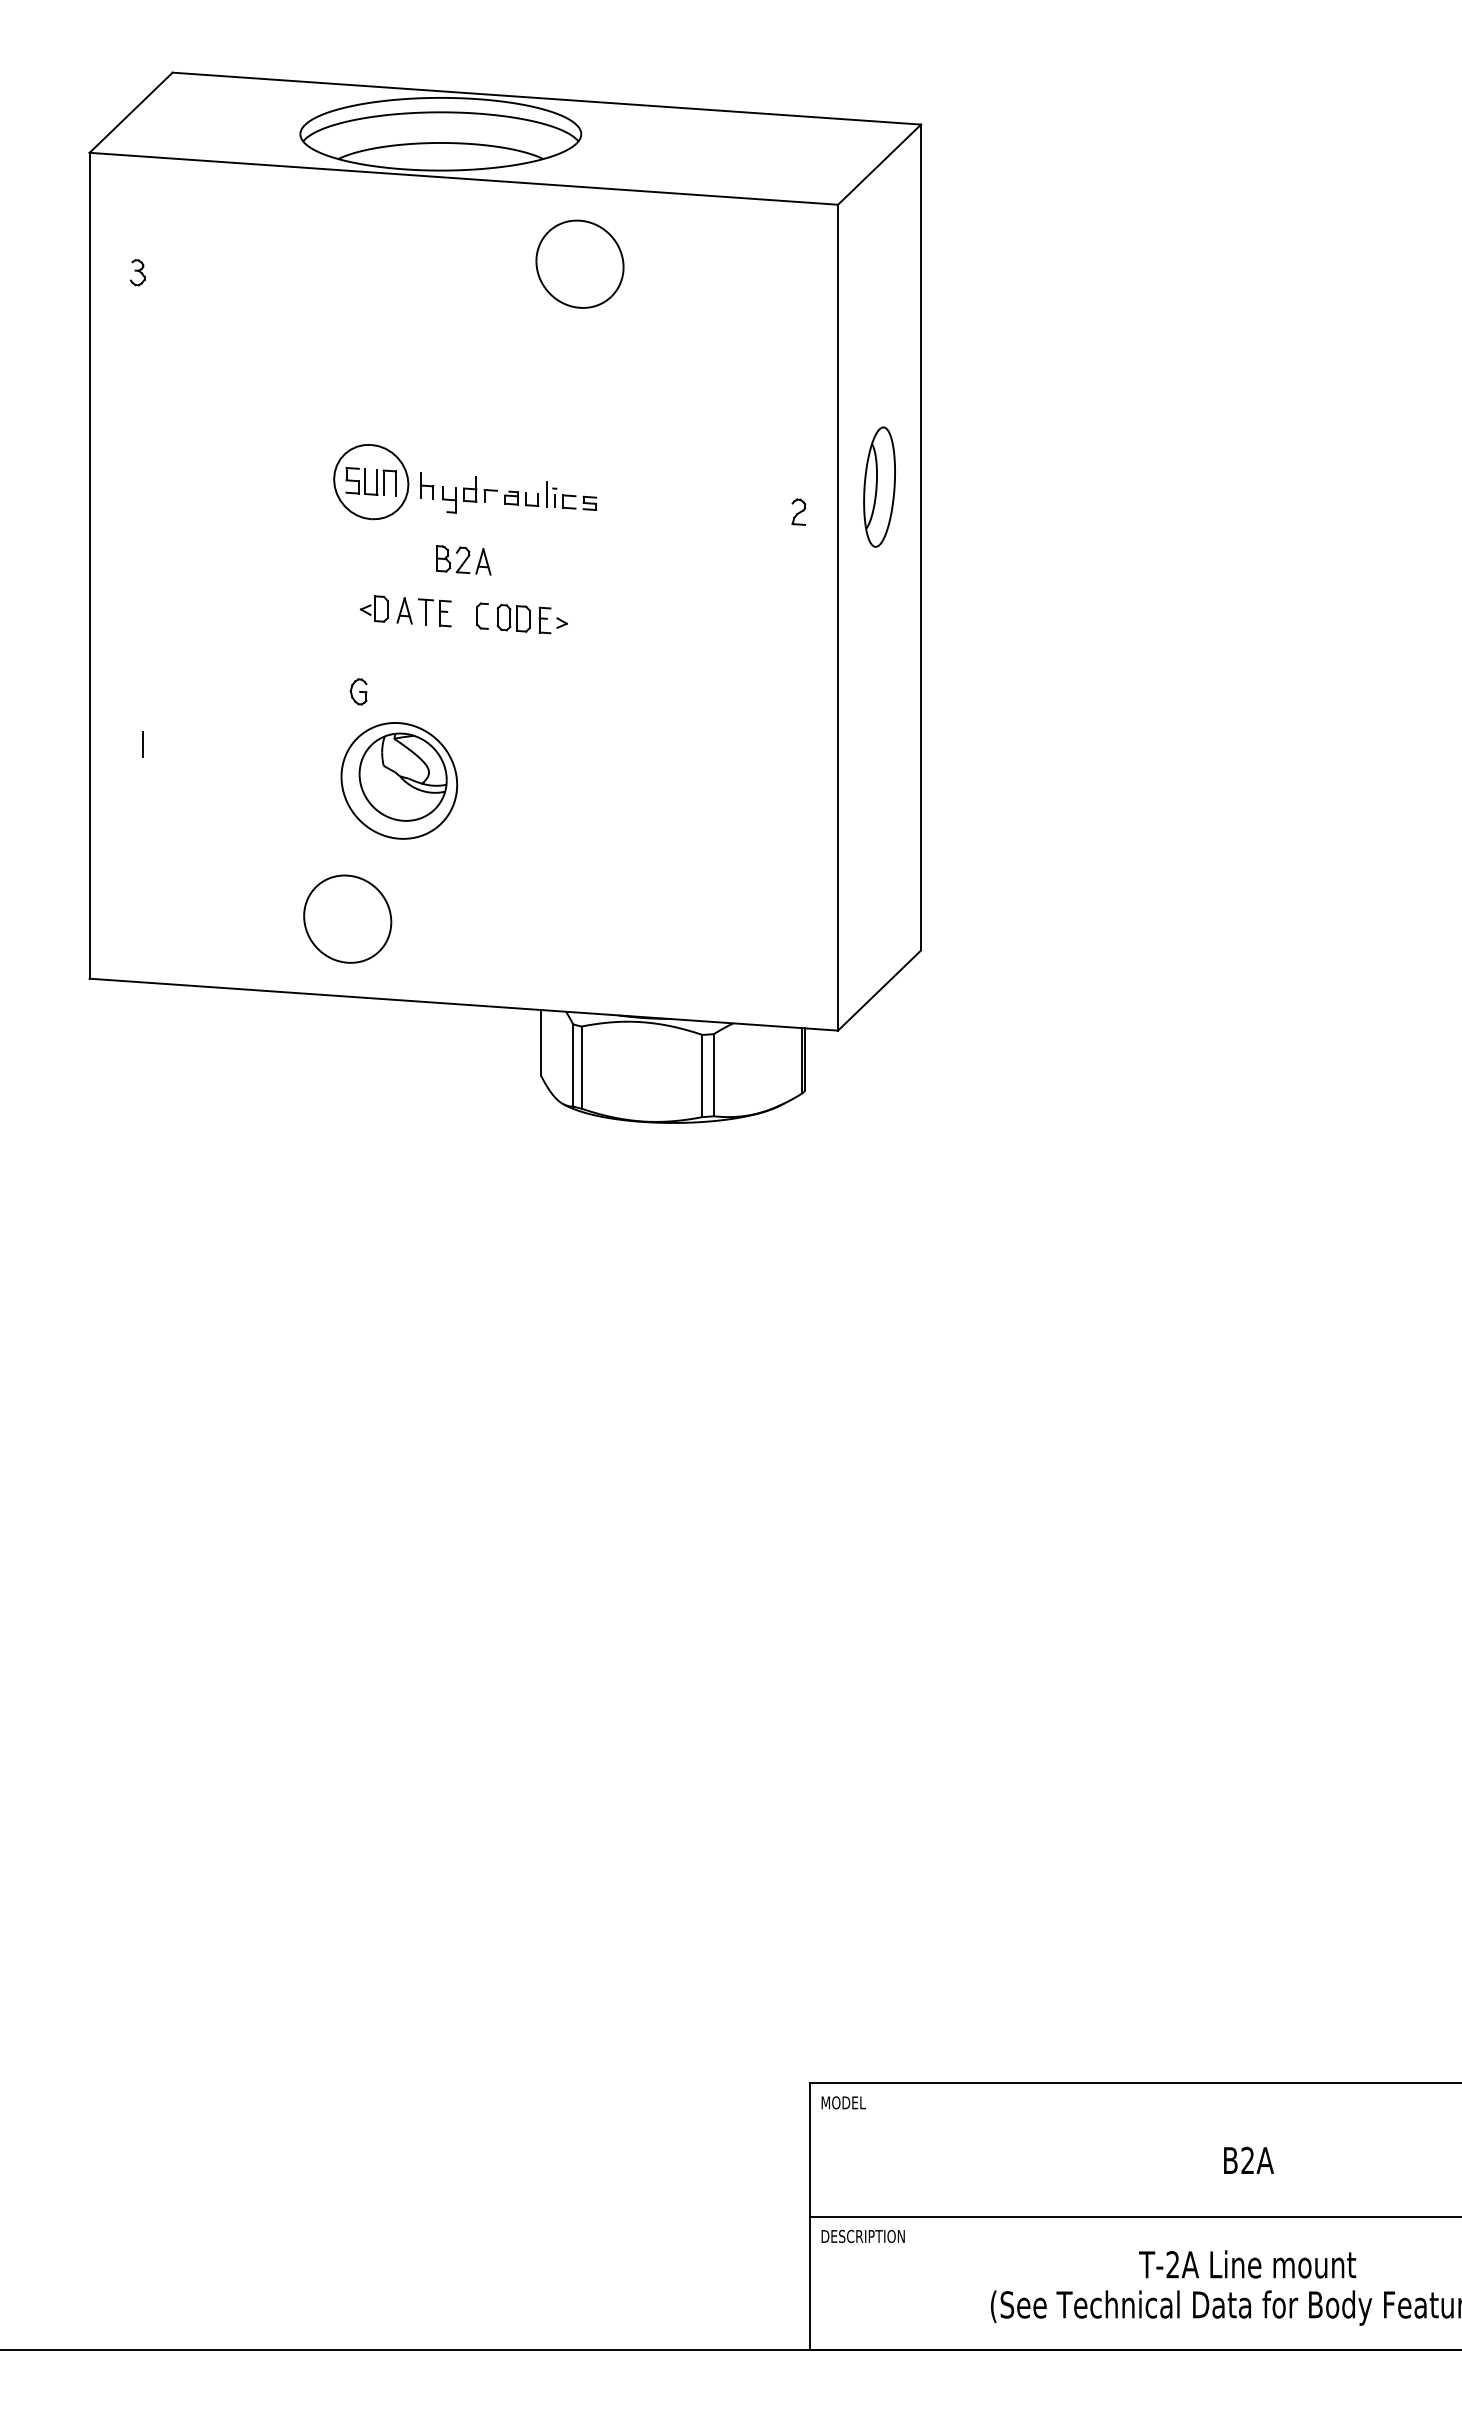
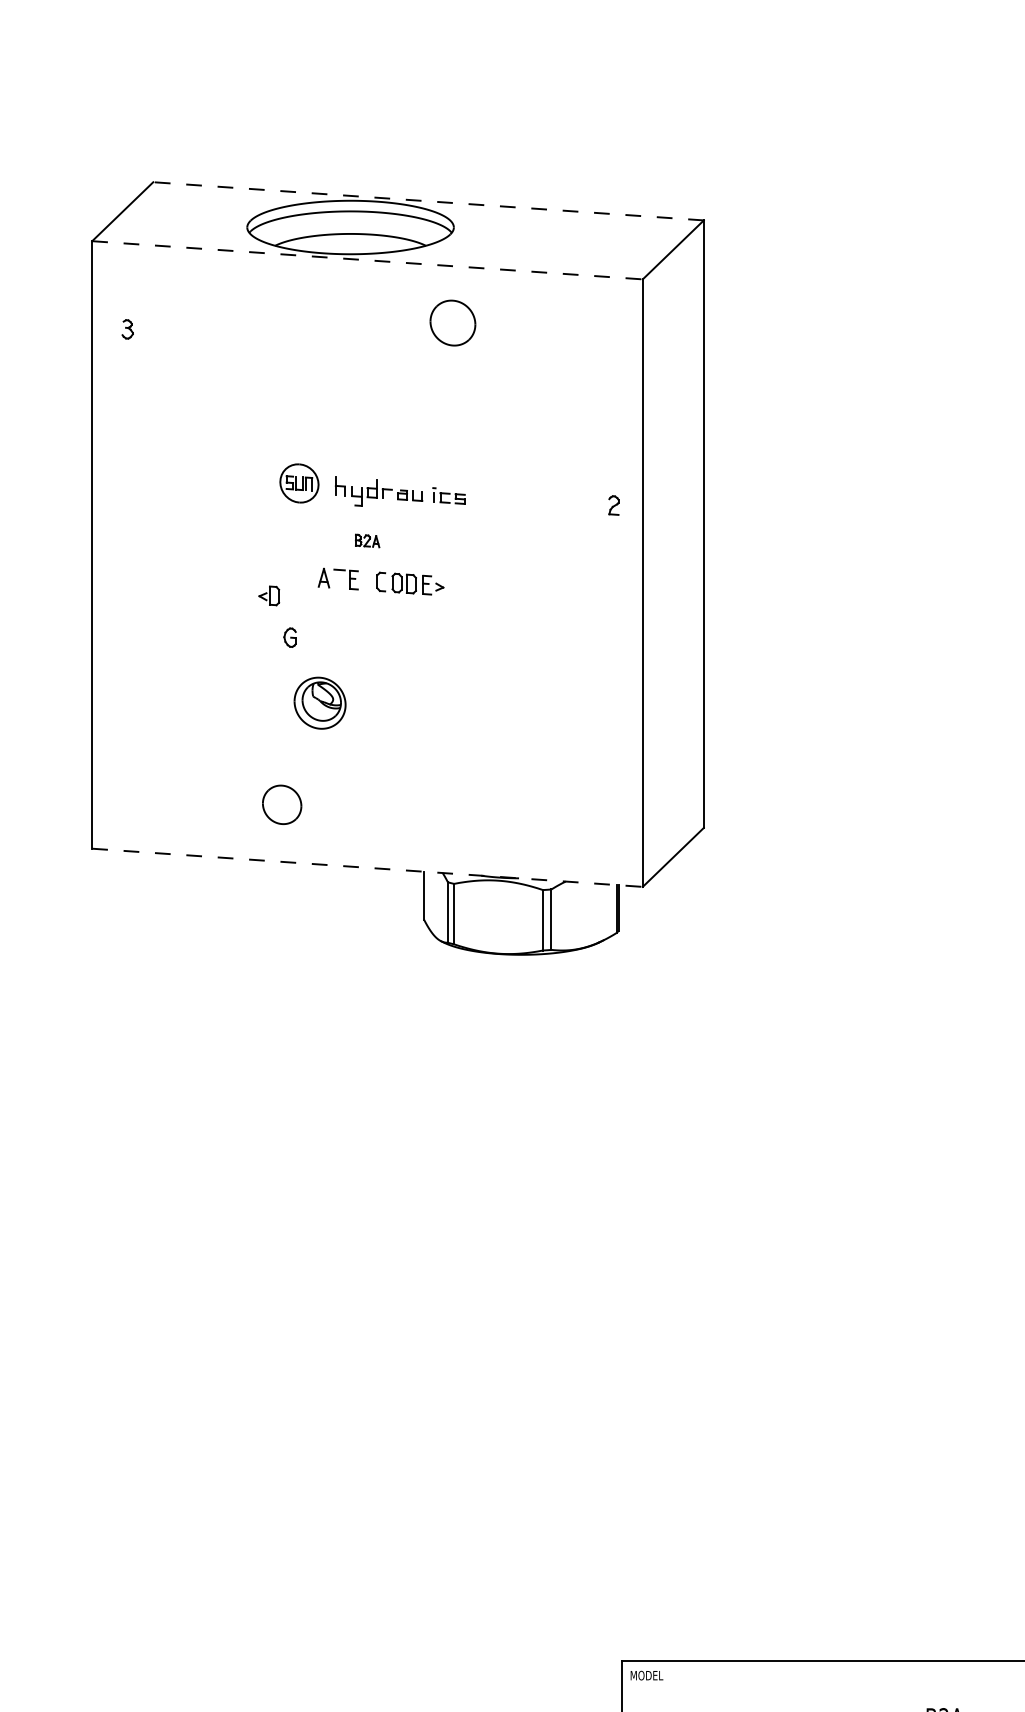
line: (546, 98) -> (428, 201), solid -> dashed
line: (464, 178) -> (367, 260), solid -> dashed
part: (579, 263) -> (452, 322), size x0.7
part: (371, 482) -> (299, 483), size x0.7
part: (879, 486) -> (673, 486), removed
line: (546, 493) -> (428, 491), removed
part: (463, 560) -> (367, 541), size x0.6
part: (373, 608) -> (268, 595), moved
line: (425, 611) -> (339, 578), removed
line: (143, 743) -> (131, 675), removed
part: (399, 780) -> (320, 702), size x0.6
part: (347, 918) -> (281, 804), size x0.6
line: (464, 1004) -> (367, 867), solid -> dashed

